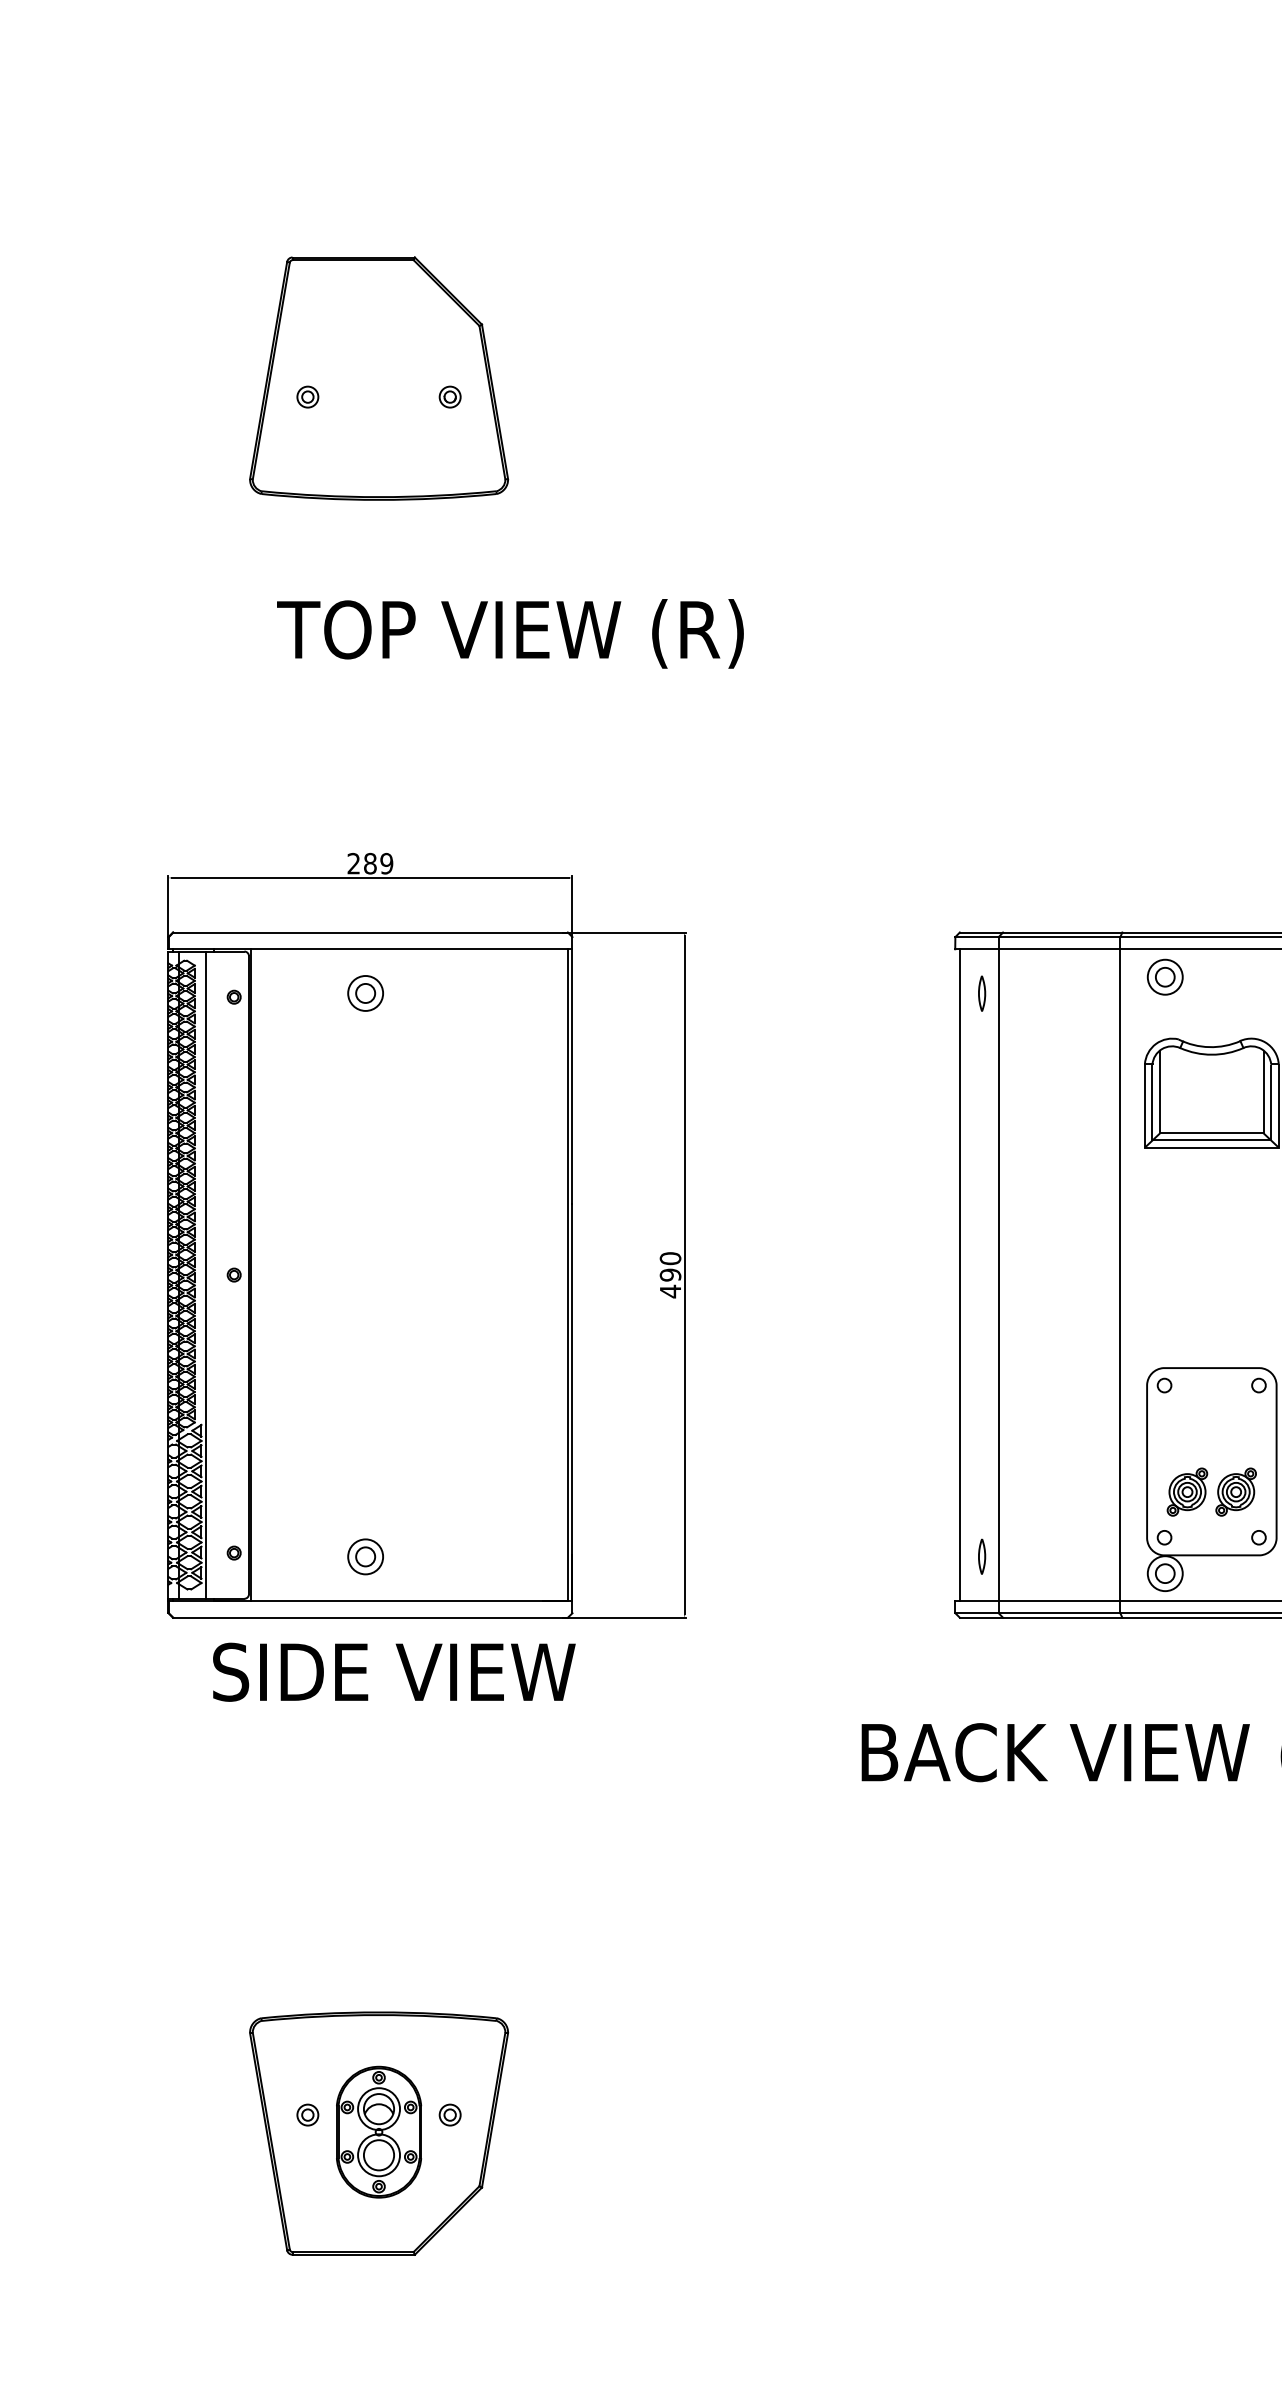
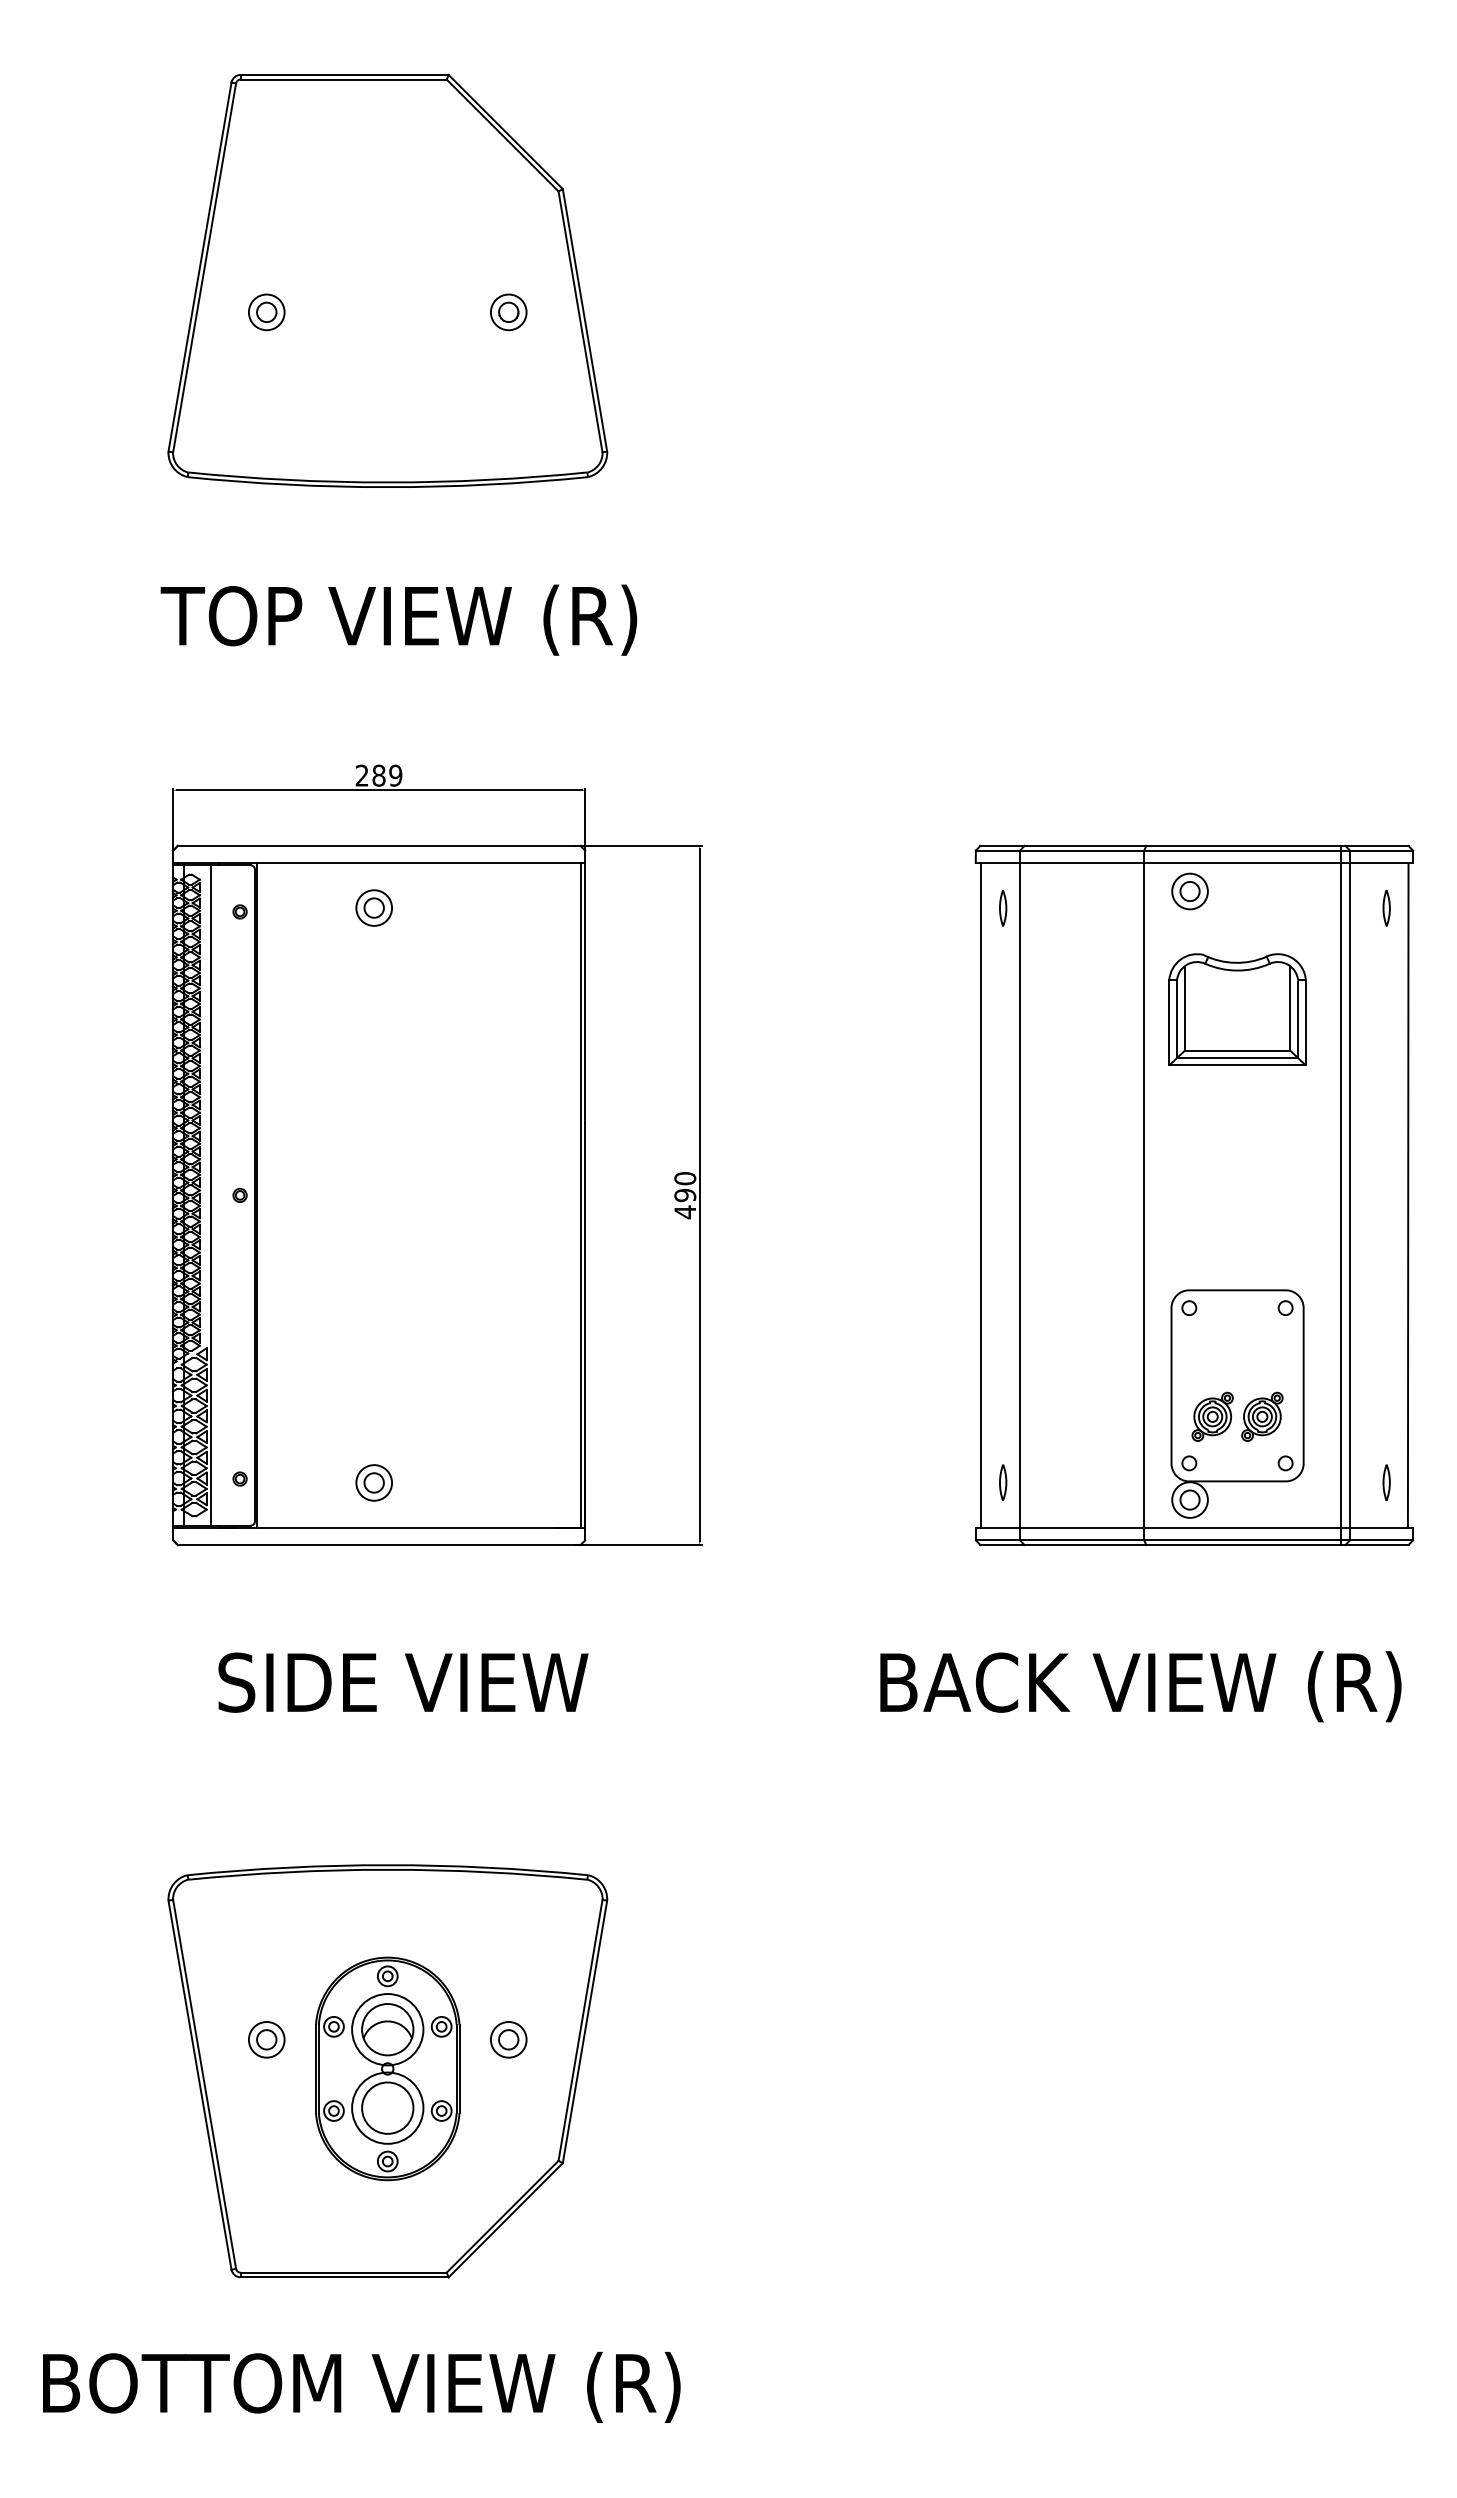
part: (378, 378) -> (387, 280), size x1.67
text: (510, 633) -> (398, 619), moved
text: (394, 1672) -> (403, 1682), moved
part: (378, 2133) -> (387, 2071), size x1.67

